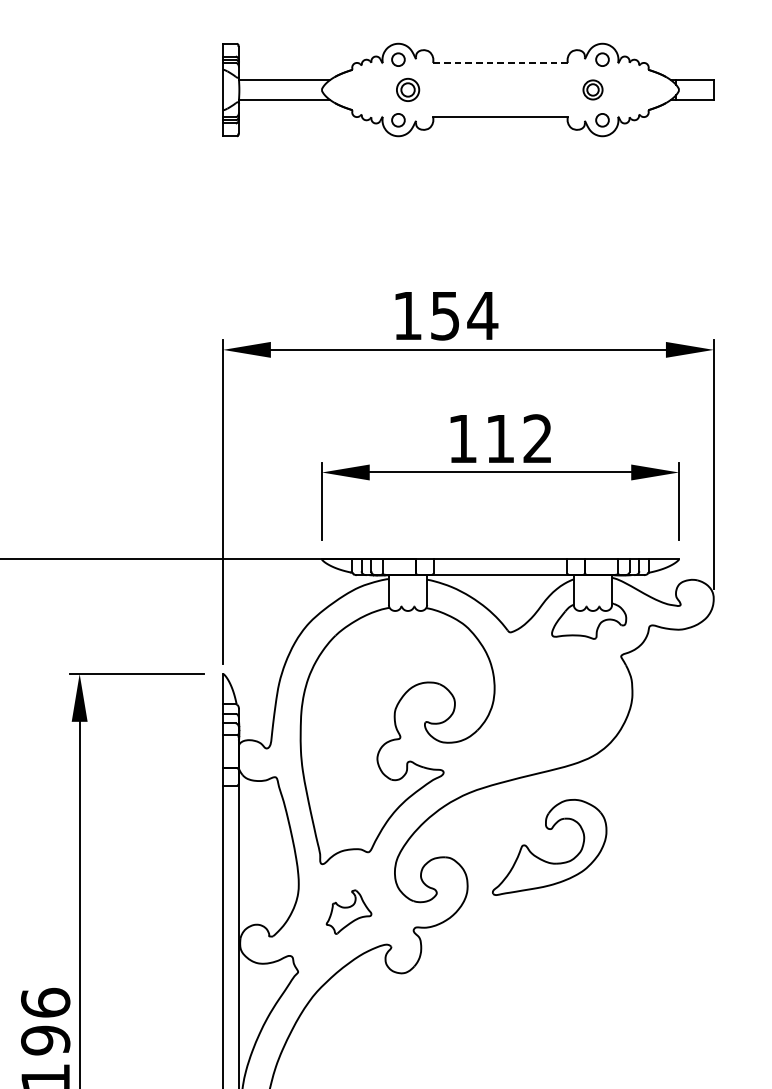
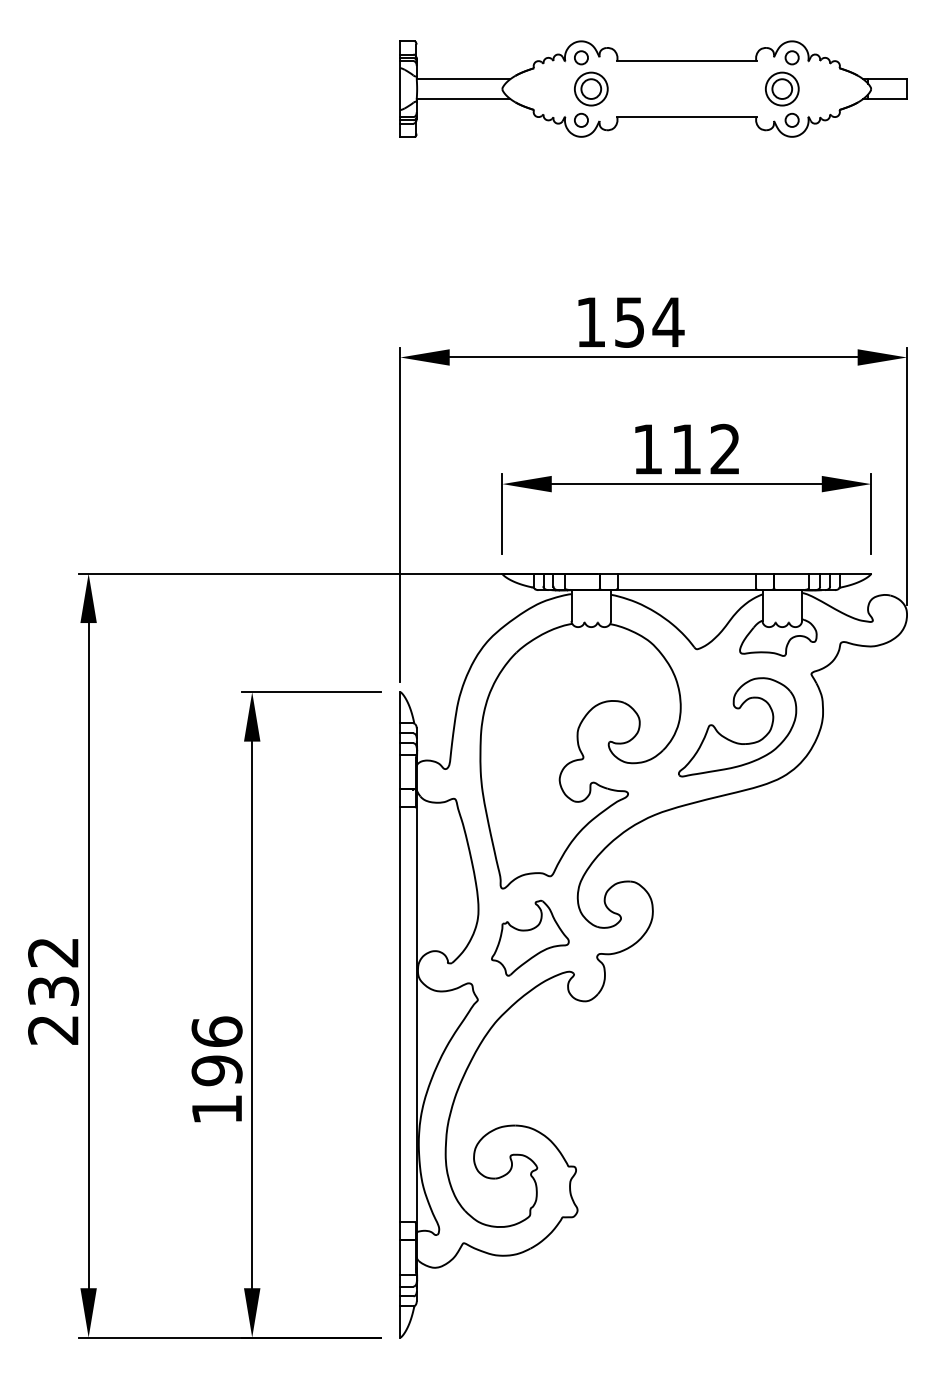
line: (500, 63) -> (686, 61), dashed -> solid
part: (408, 89) -> (591, 88), size x1.43
part: (593, 89) -> (782, 88), size x1.67
part: (542, 859) -> (730, 739), moved
part: (349, 911) -> (530, 937), size x1.67

